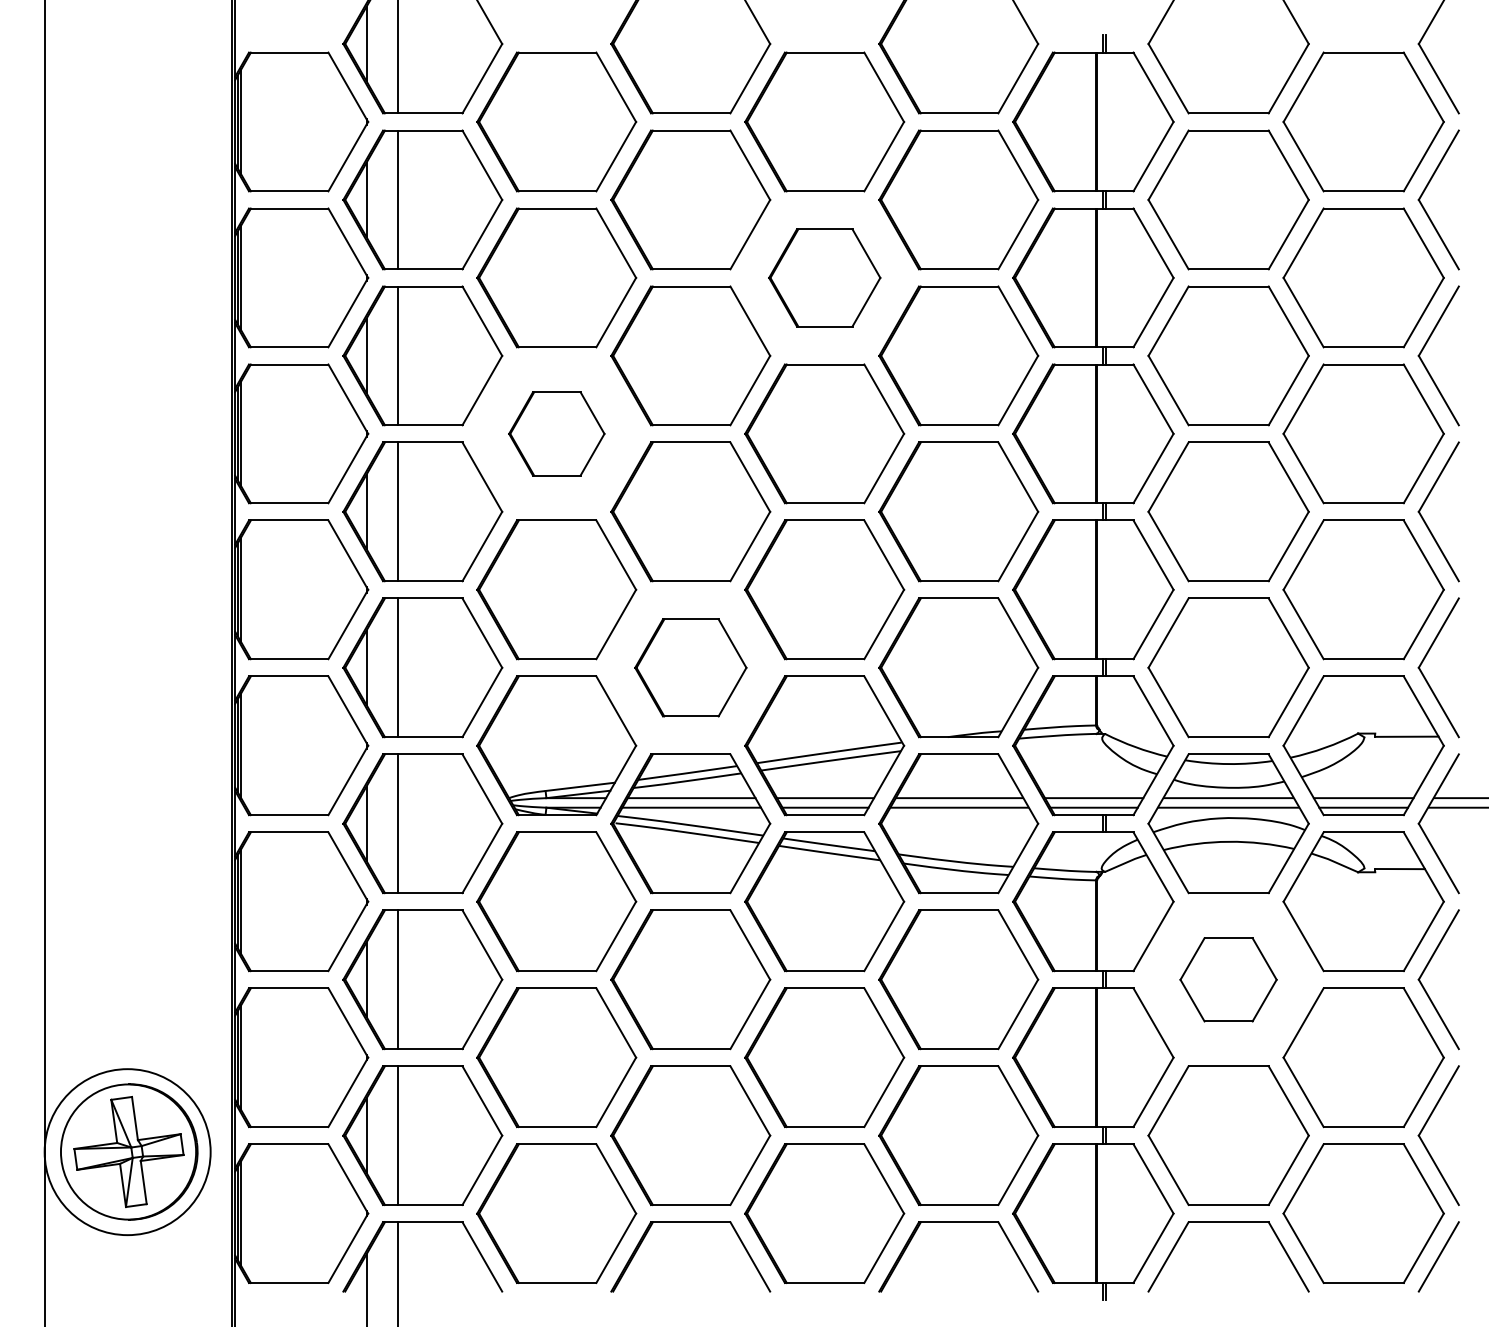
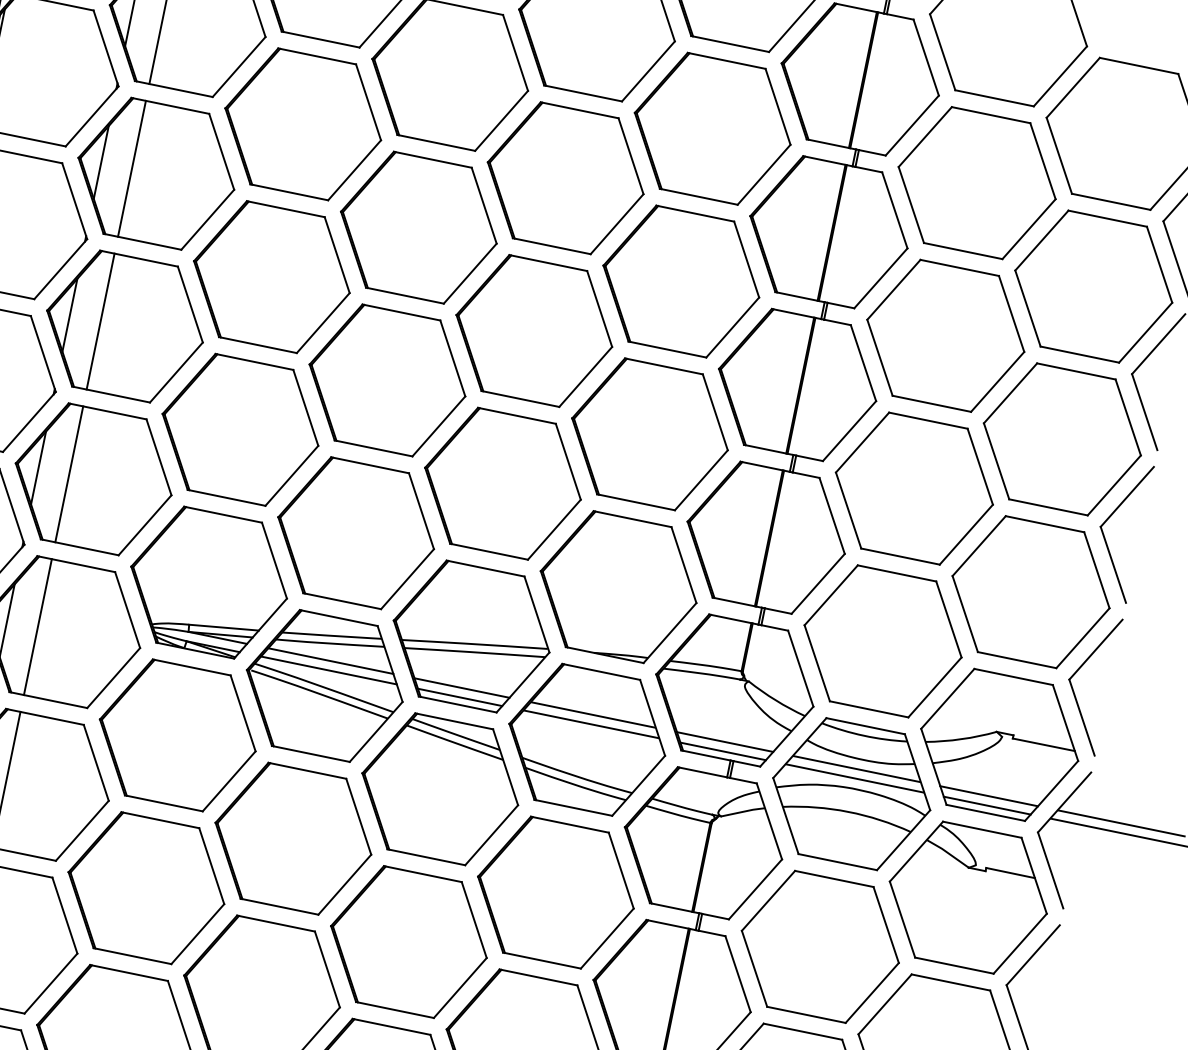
part: (824, 277) -> (565, 177), size x1.43
part: (556, 433) -> (271, 276), size x1.67
part: (690, 667) -> (355, 532), size x1.43
part: (1228, 979) -> (820, 946), size x1.67

